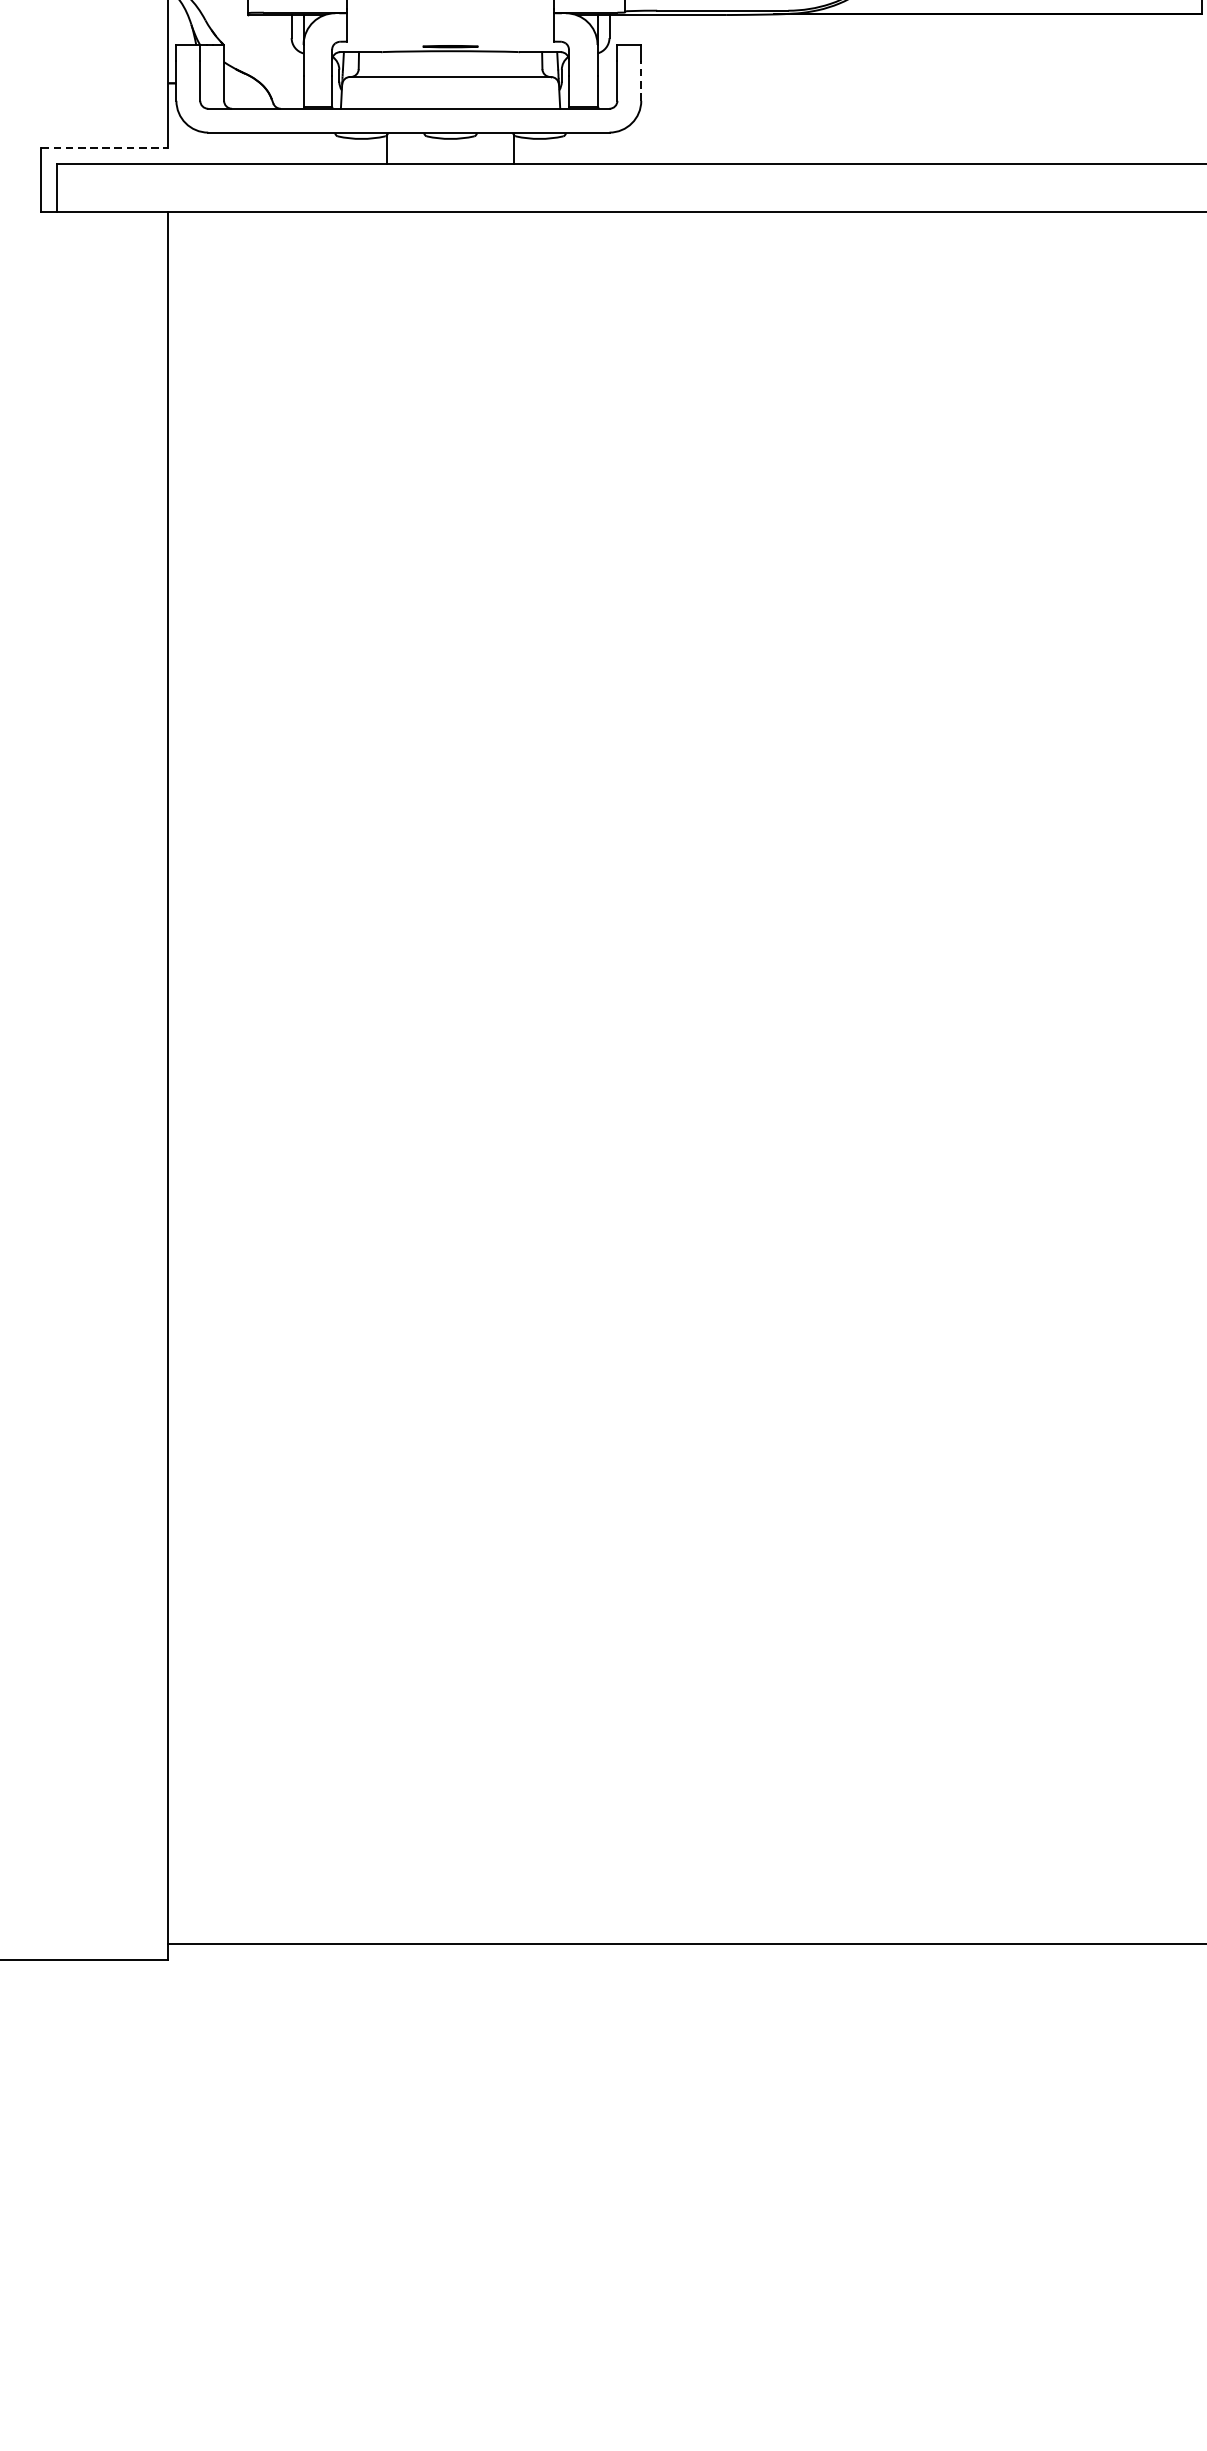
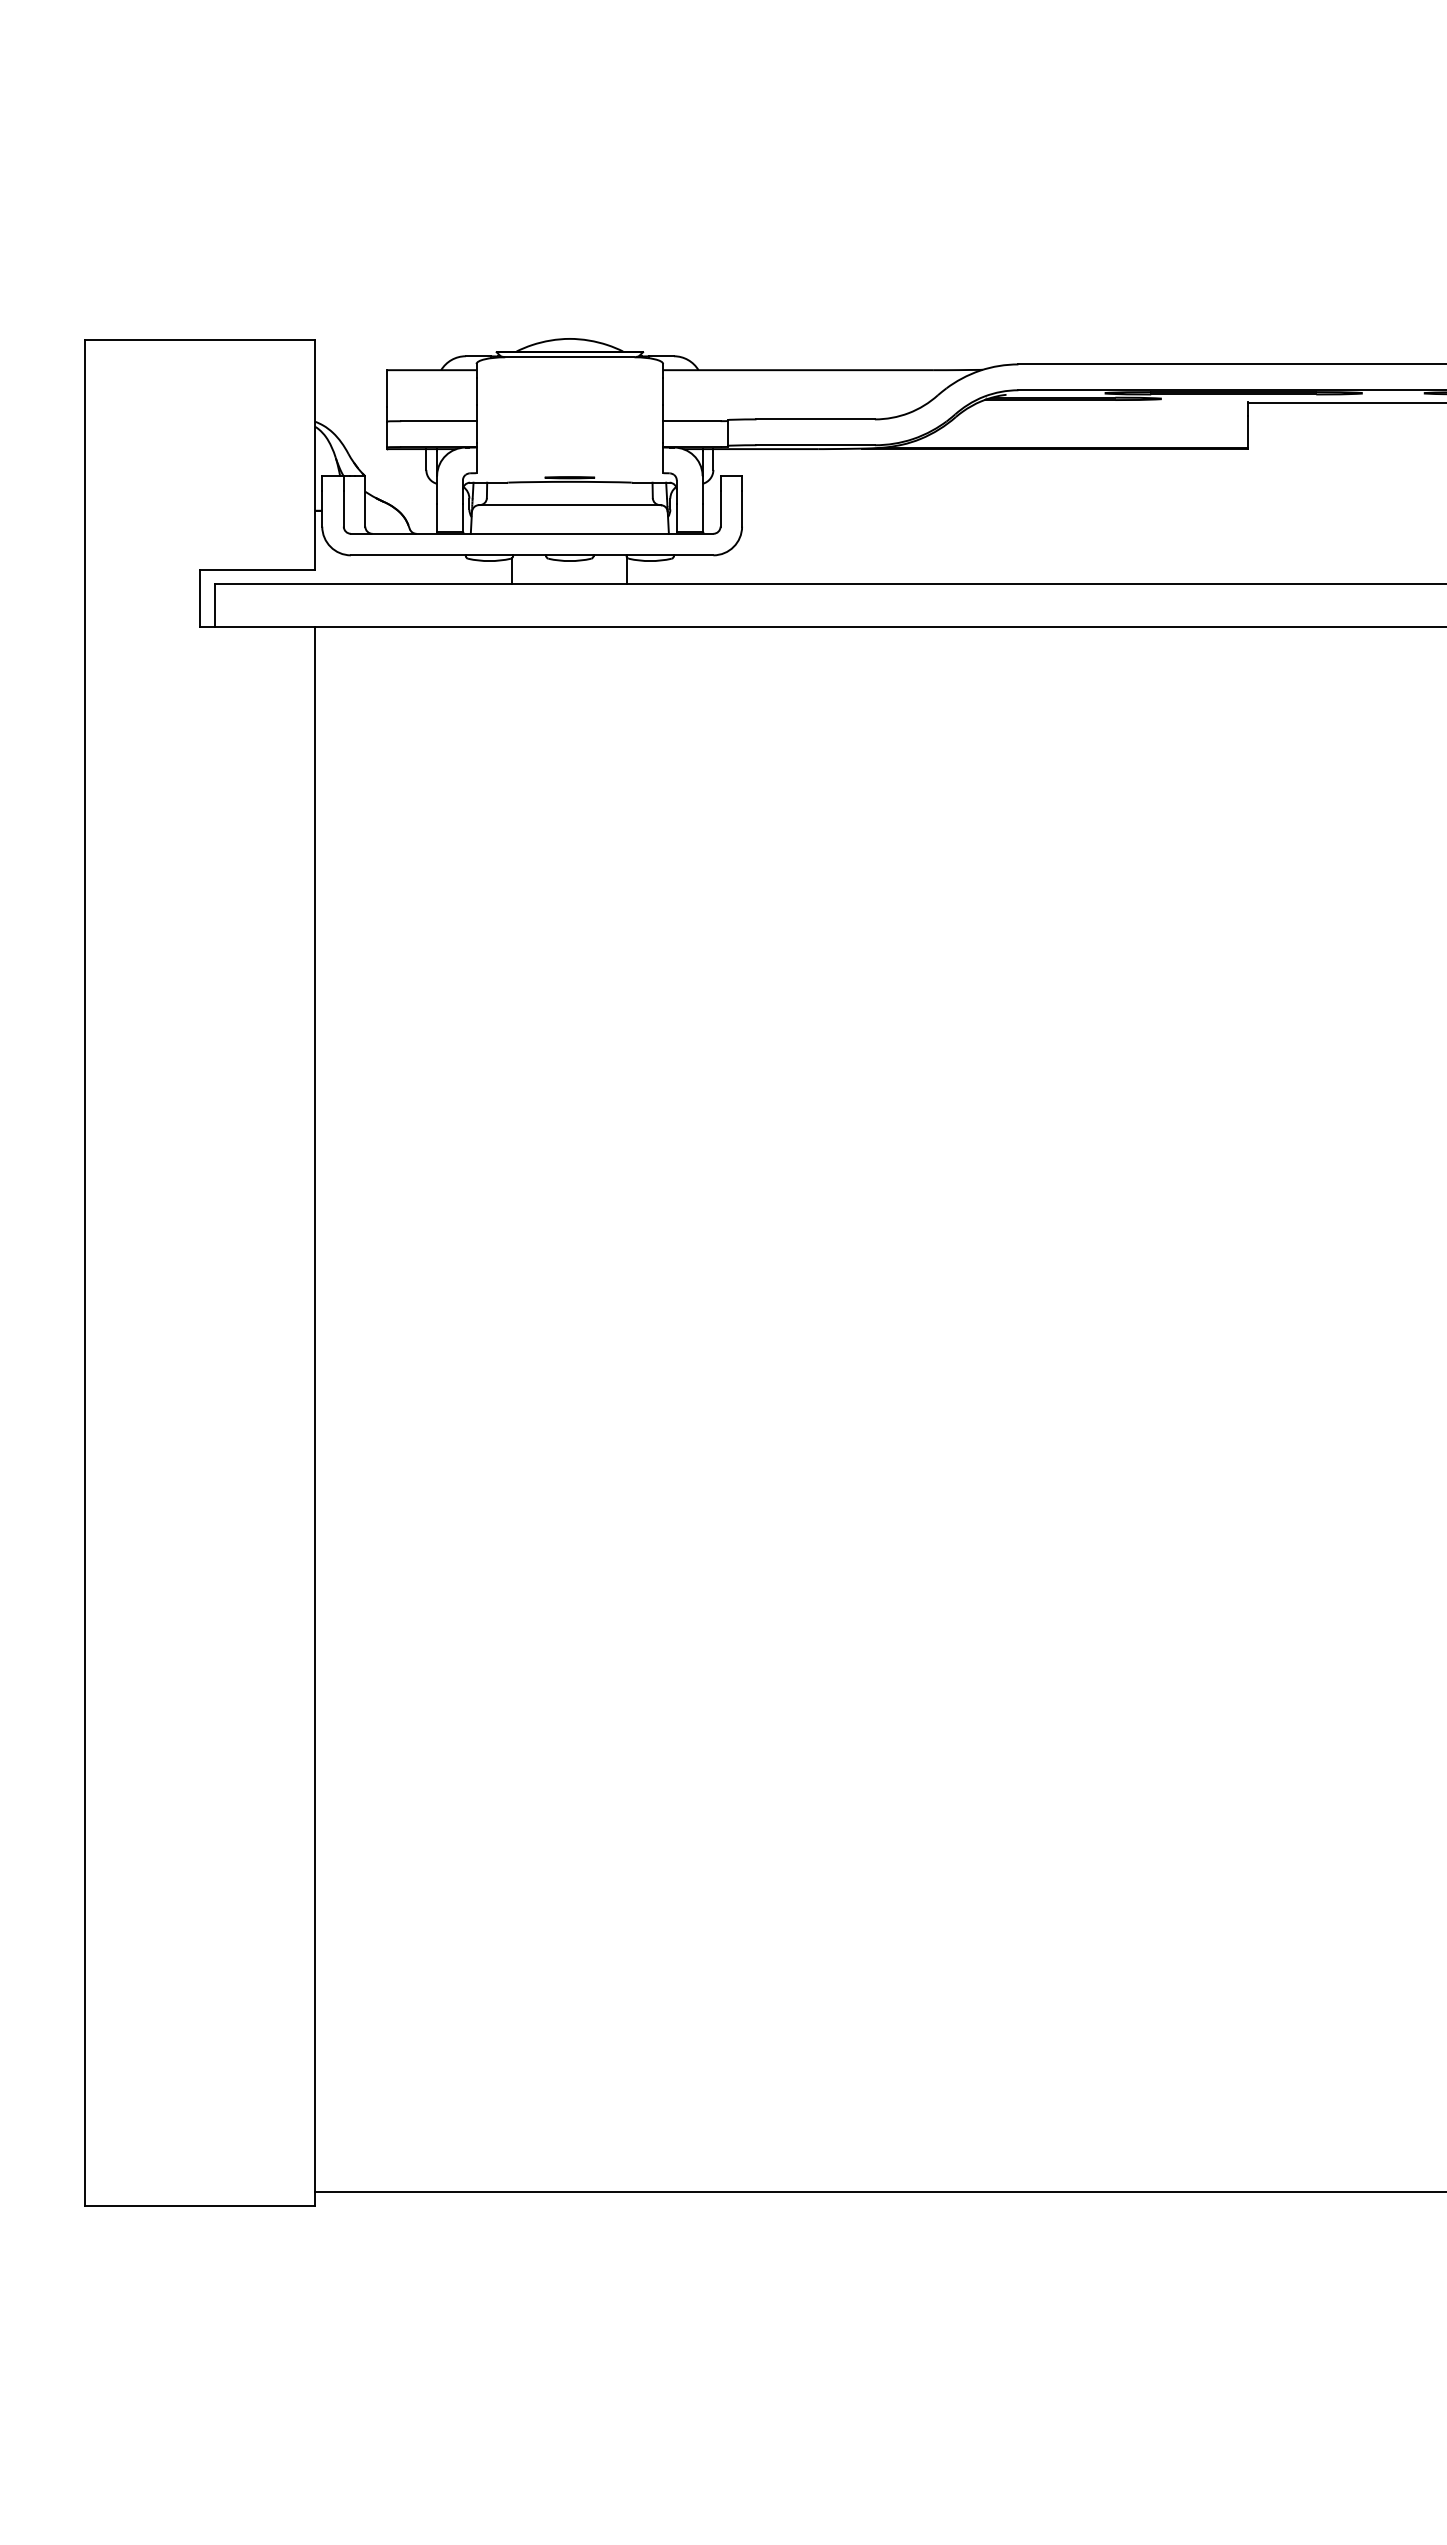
line: (641, 80) -> (742, 508), dashed -> solid
line: (105, 148) -> (258, 569), dashed -> solid

